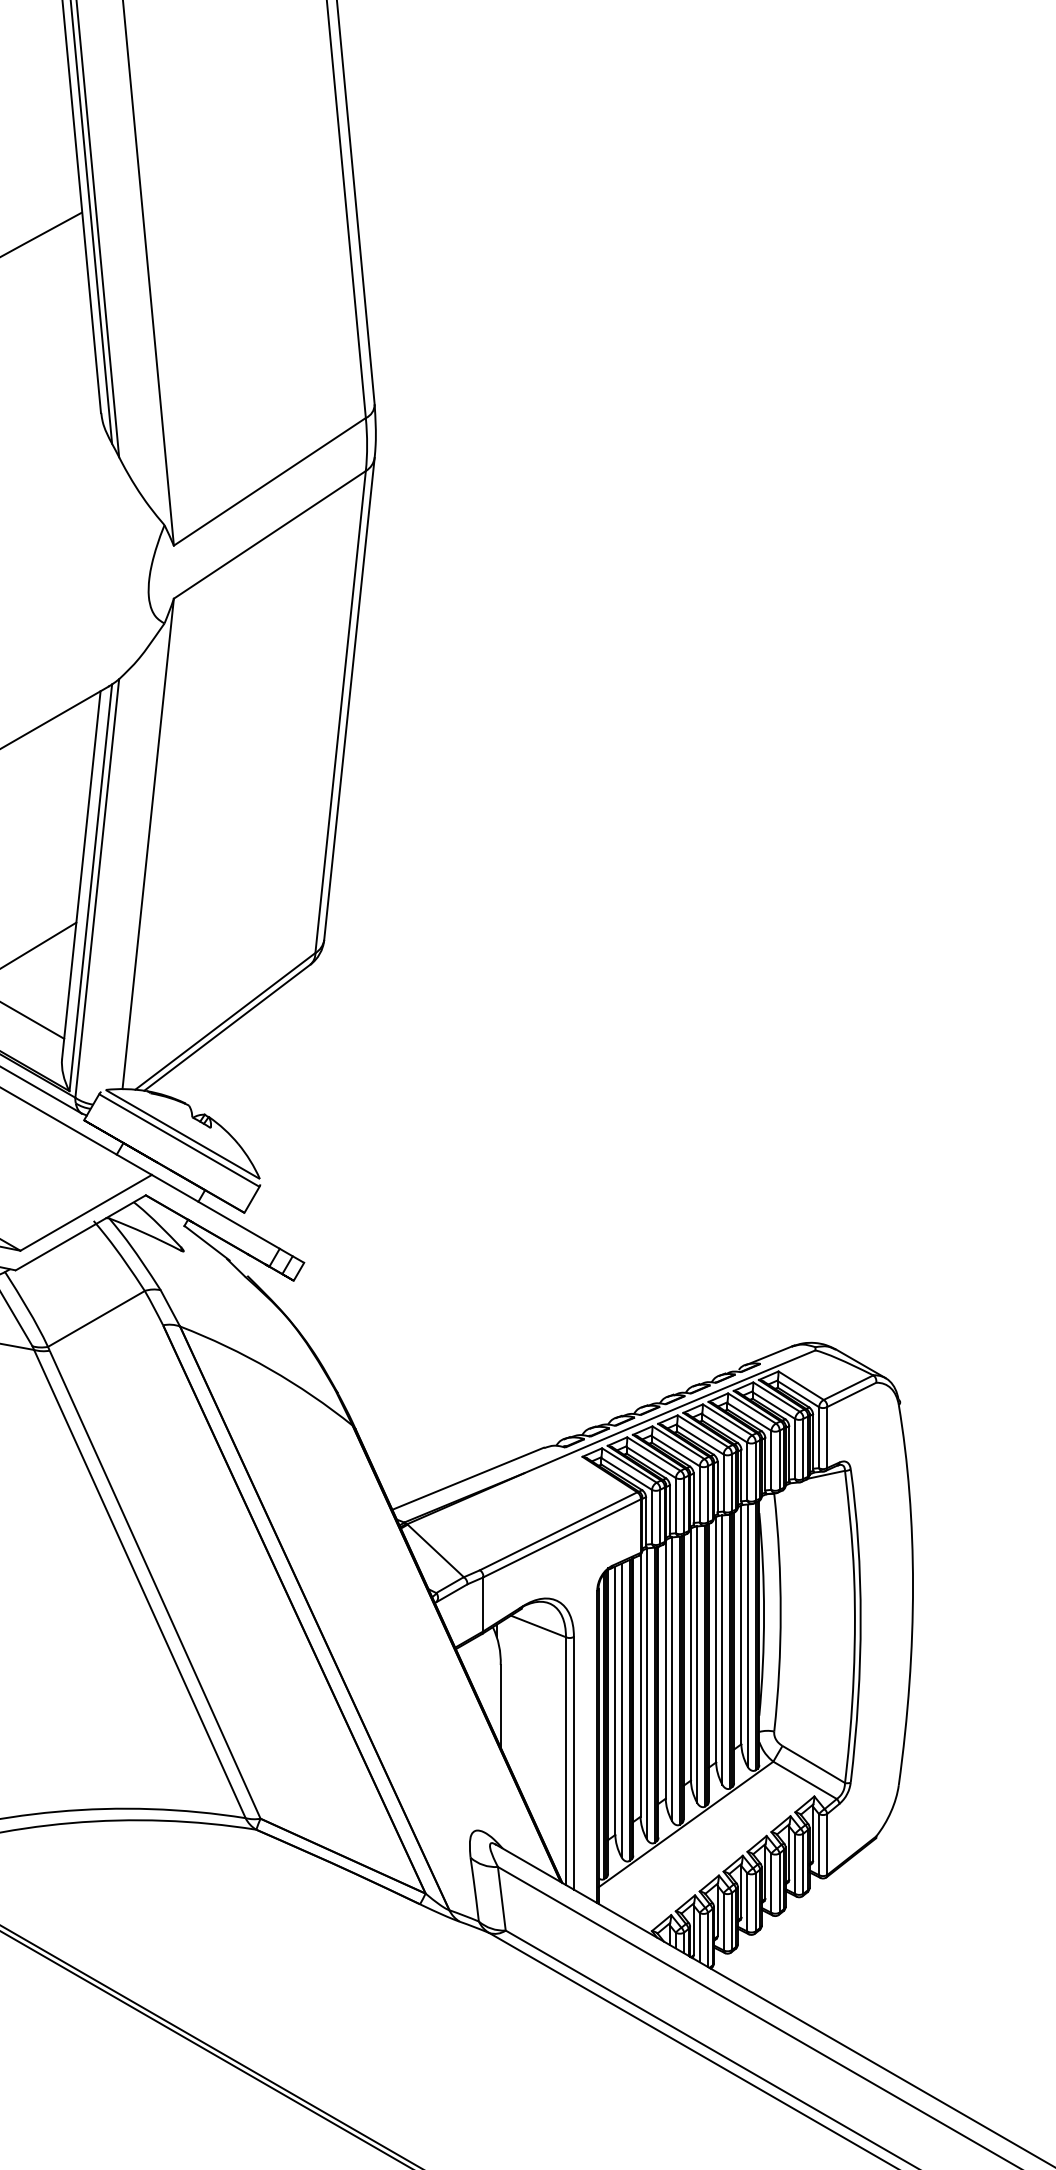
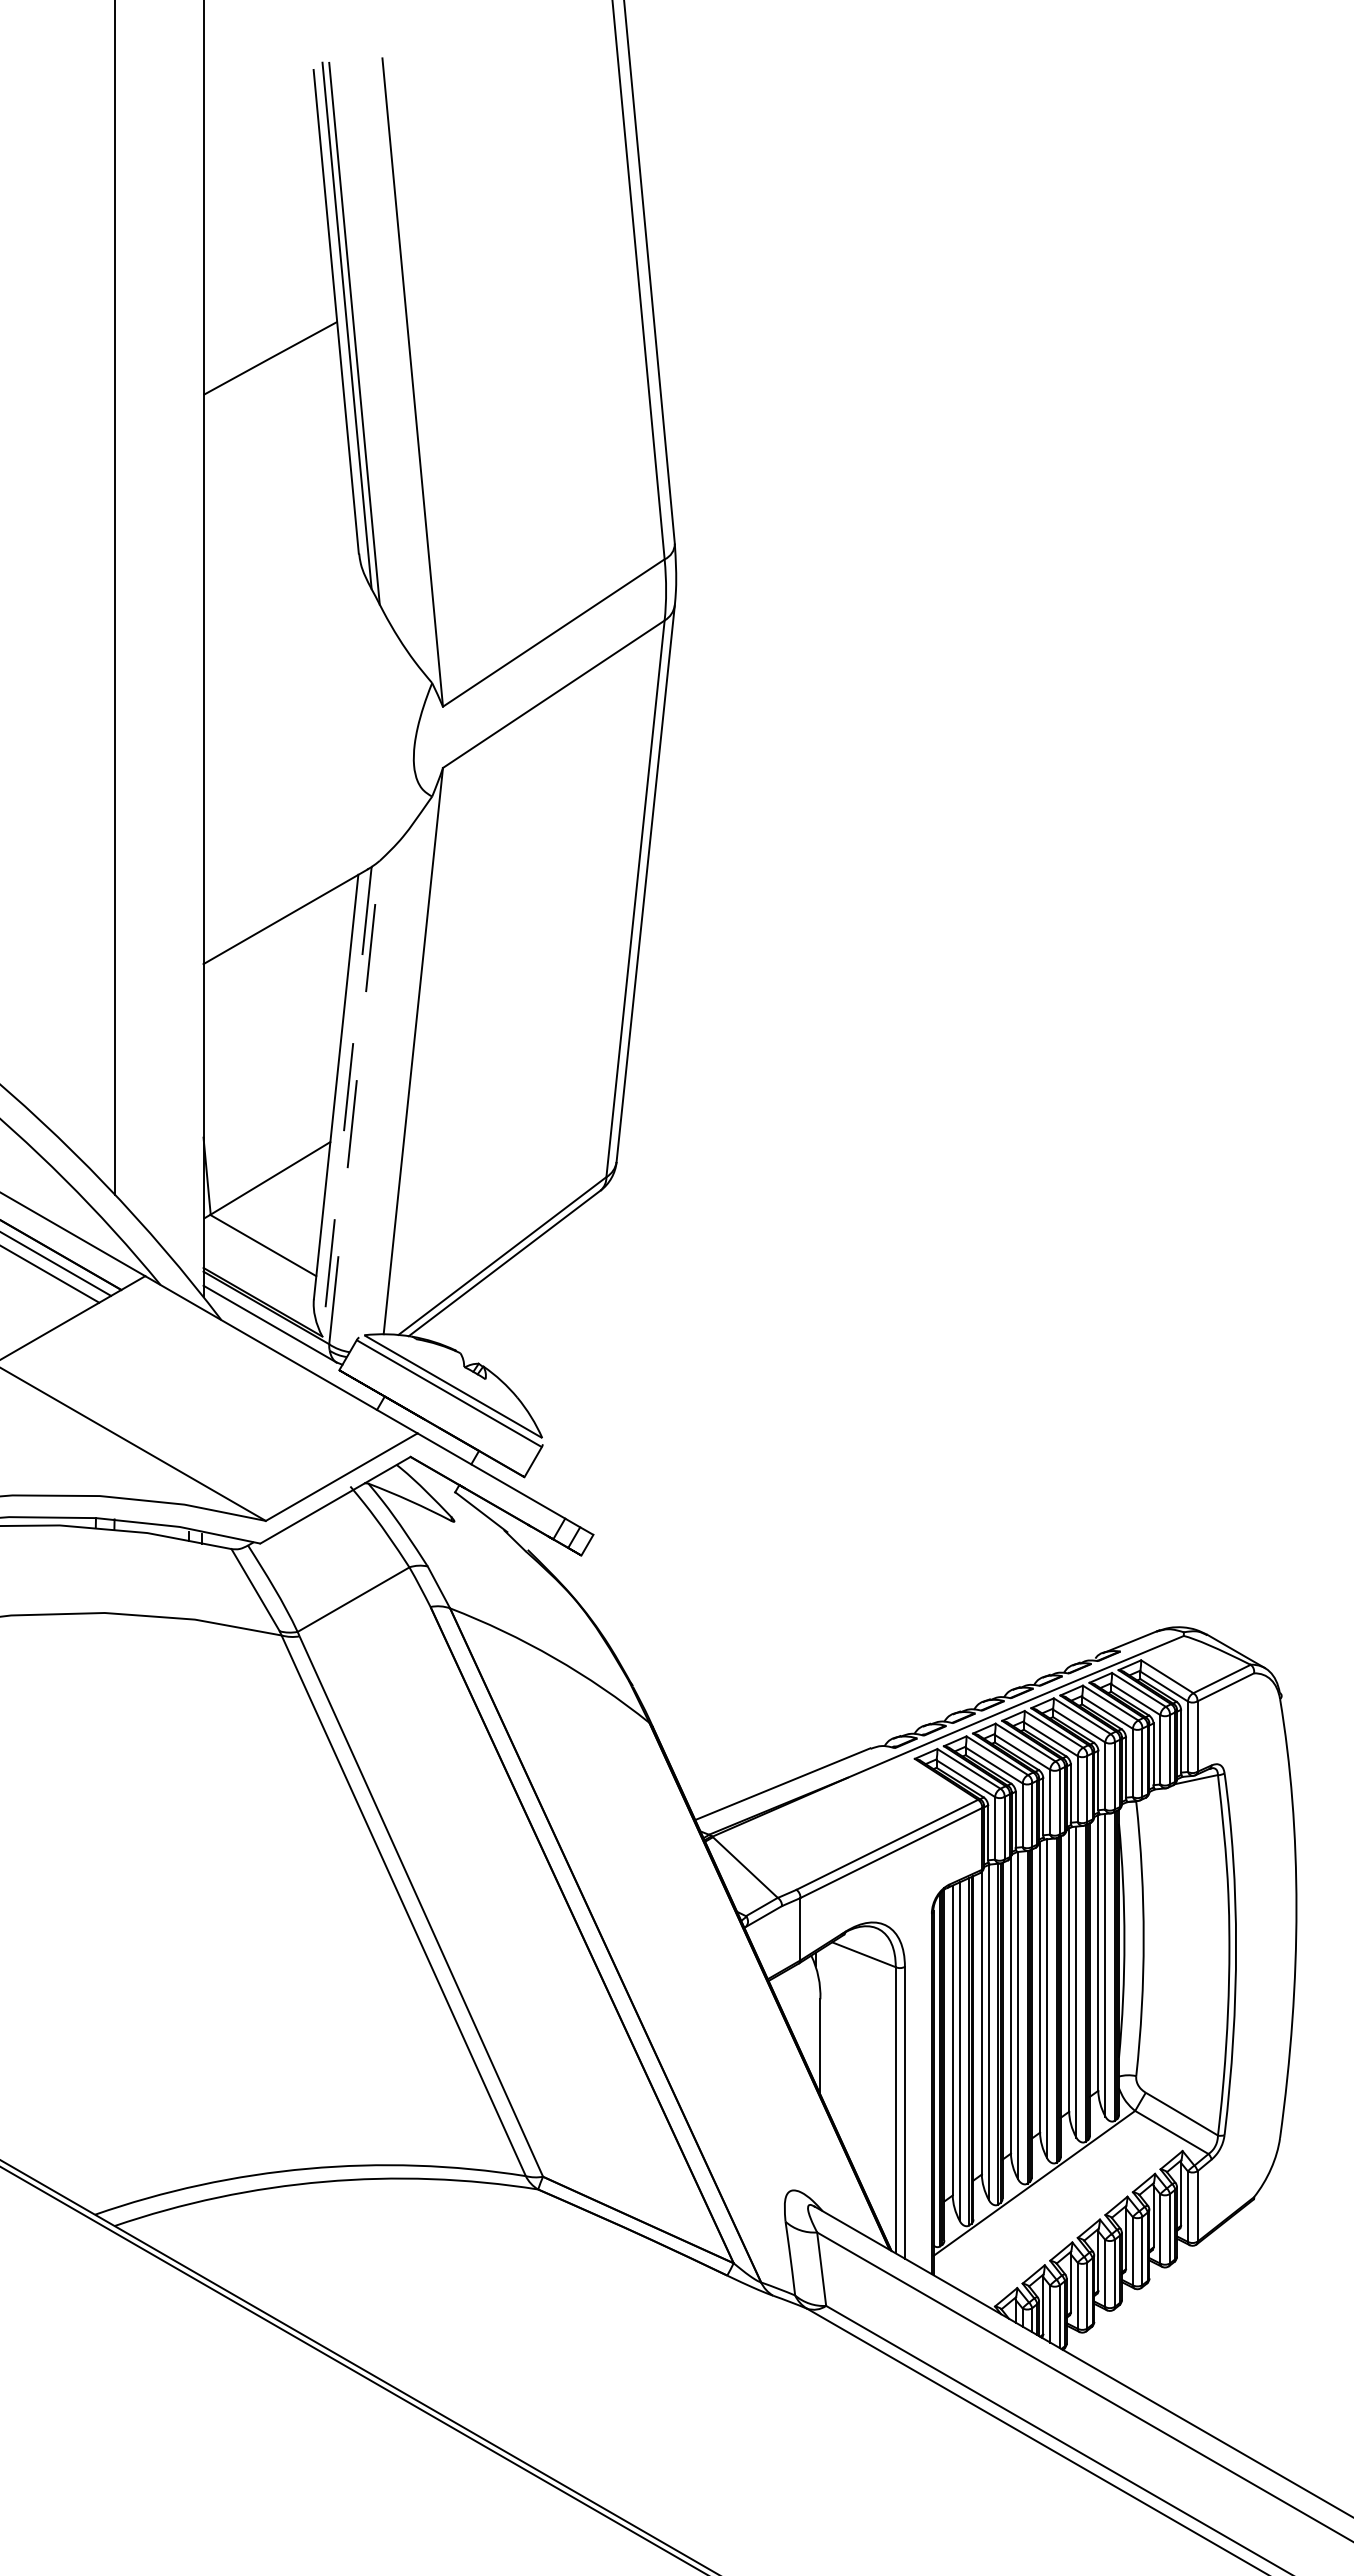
line: (91, 888) -> (347, 1102), solid -> dashed
line: (97, 888) -> (354, 1102), solid -> dashed

